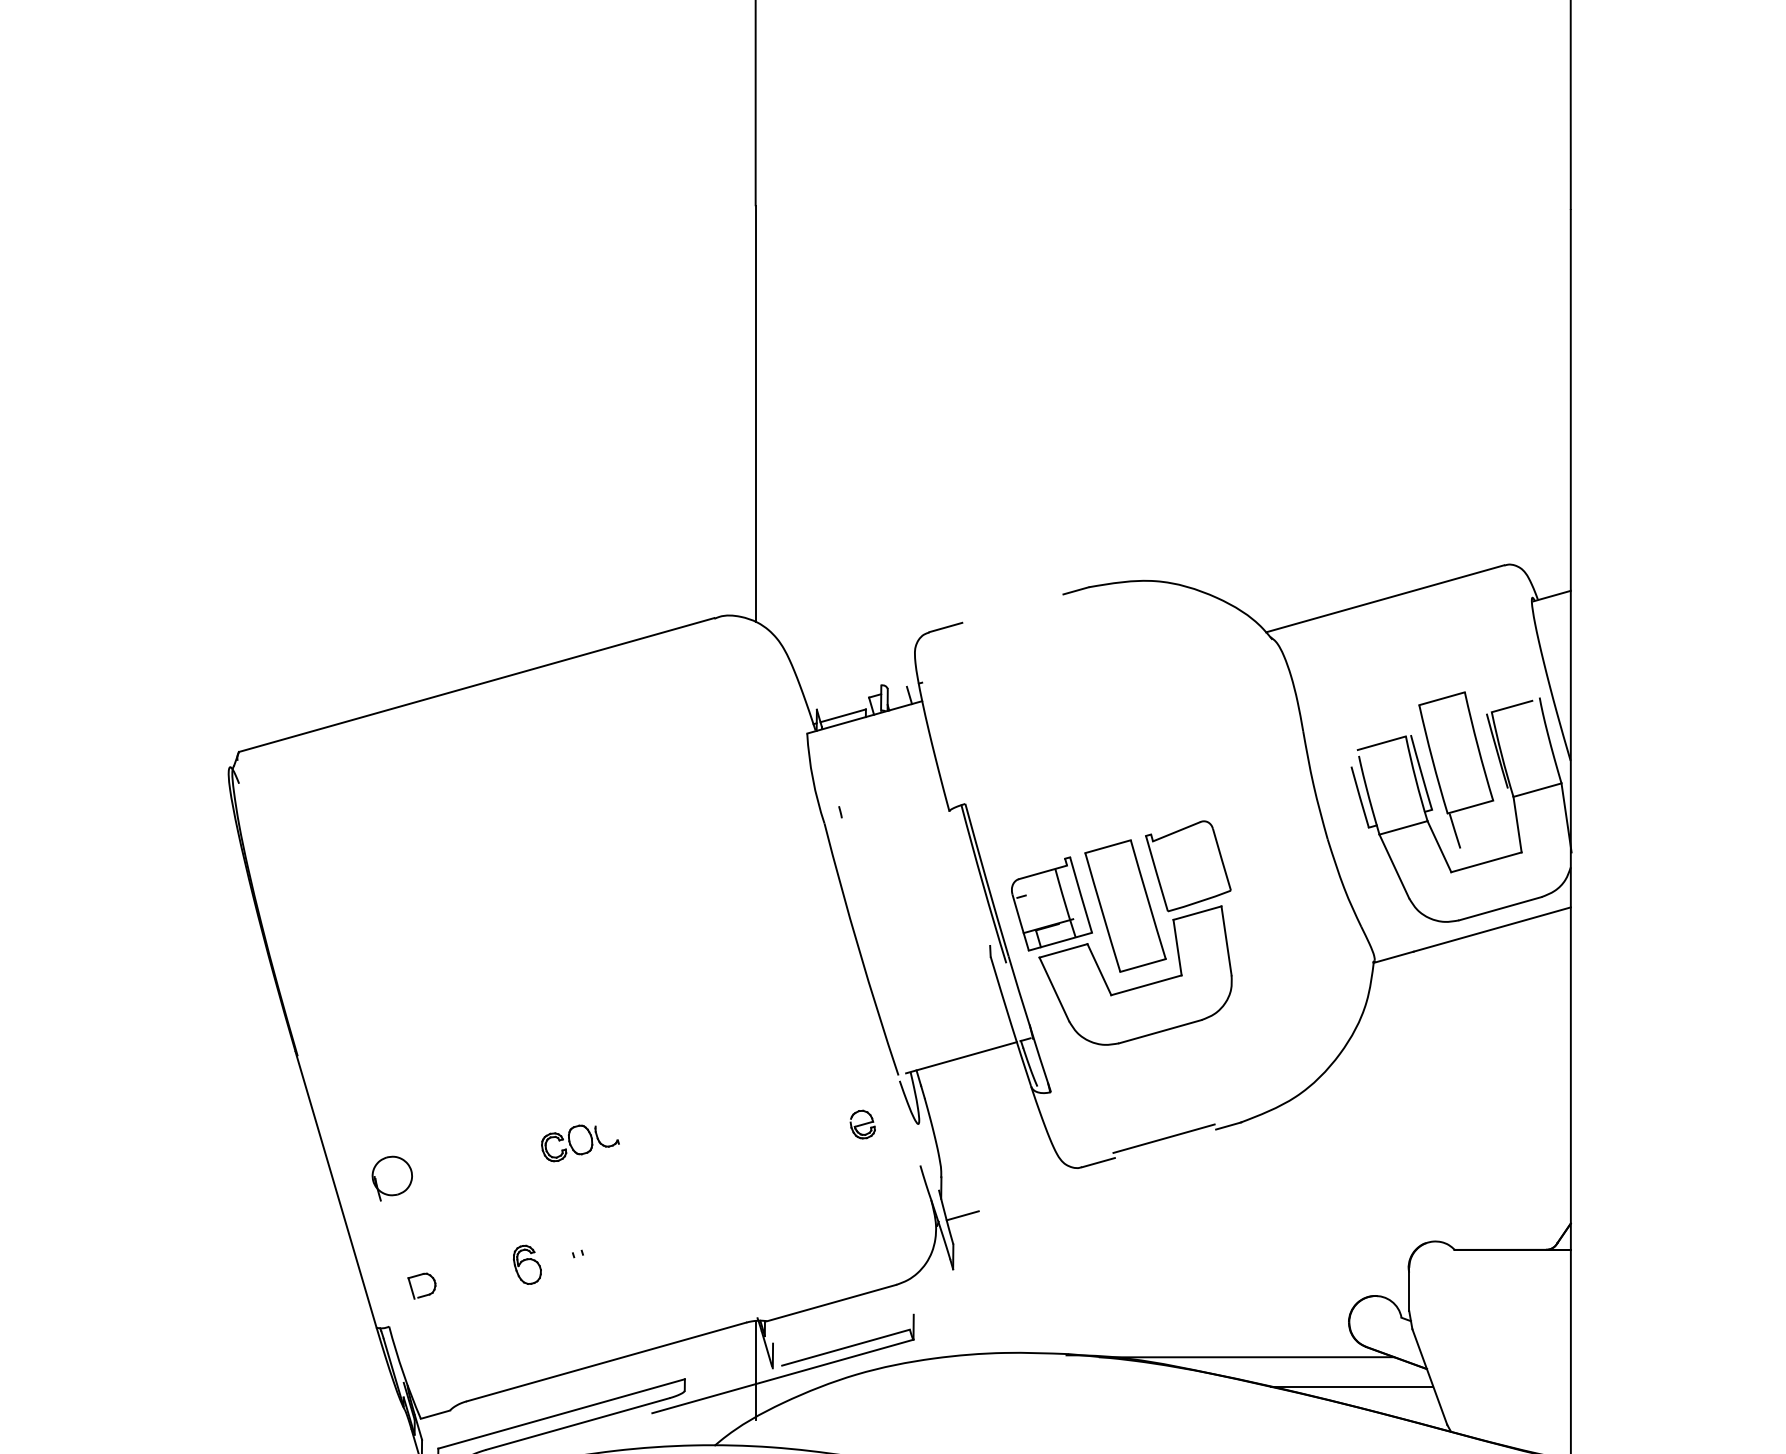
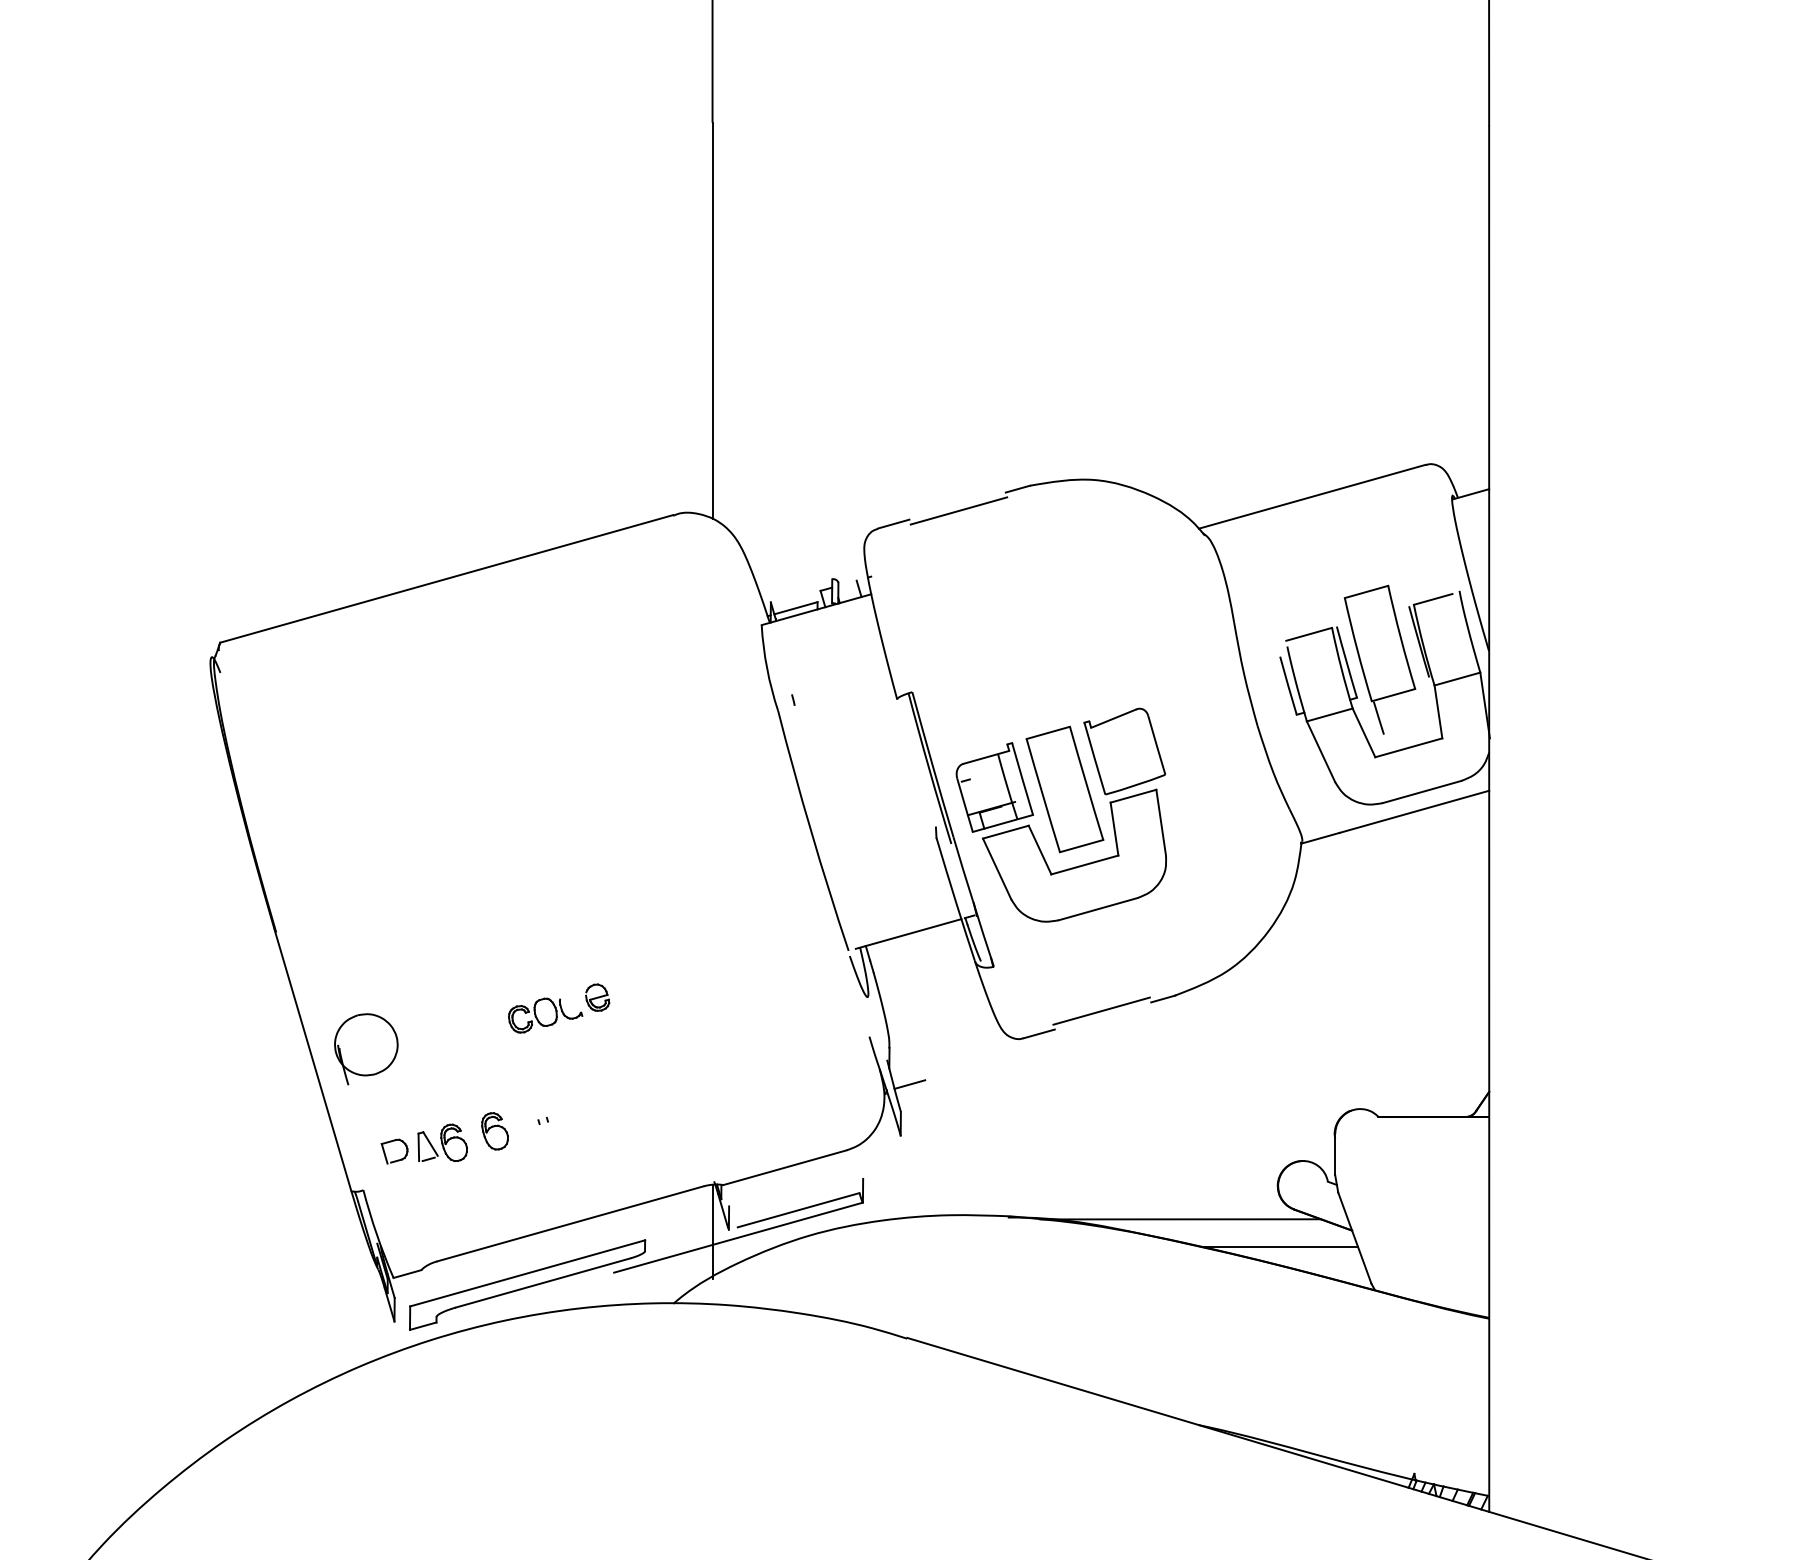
line: (1013, 613) -> (958, 510), added
part: (862, 1124) -> (597, 997), moved
part: (392, 1178) -> (366, 1049), size x1.67
part: (472, 1276) -> (442, 1142), added

